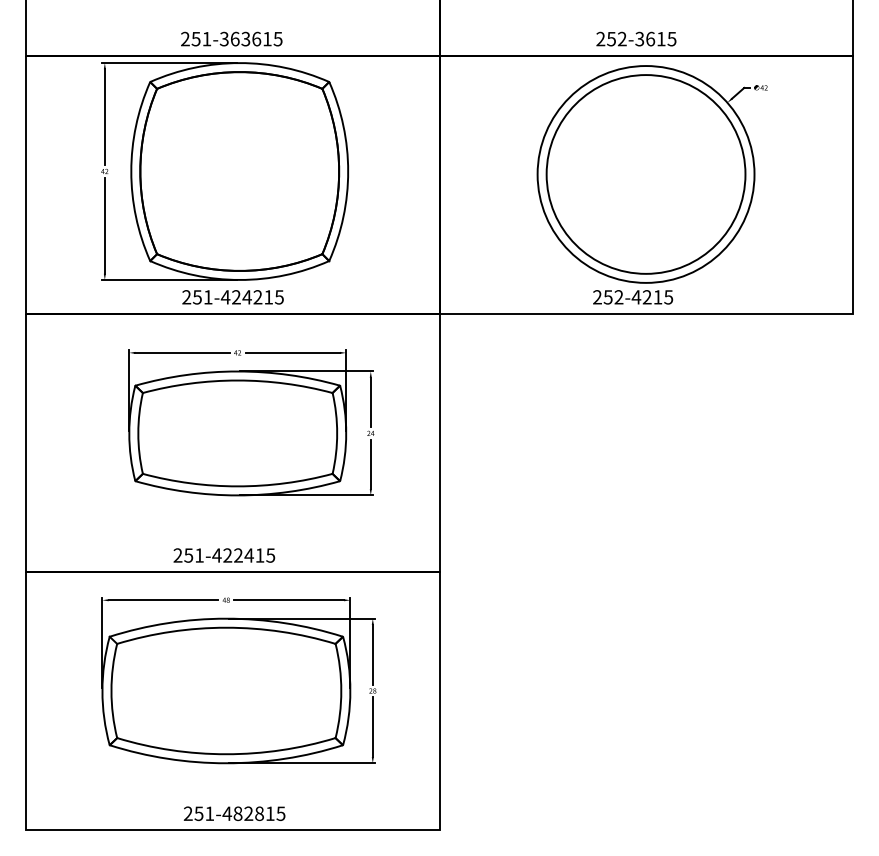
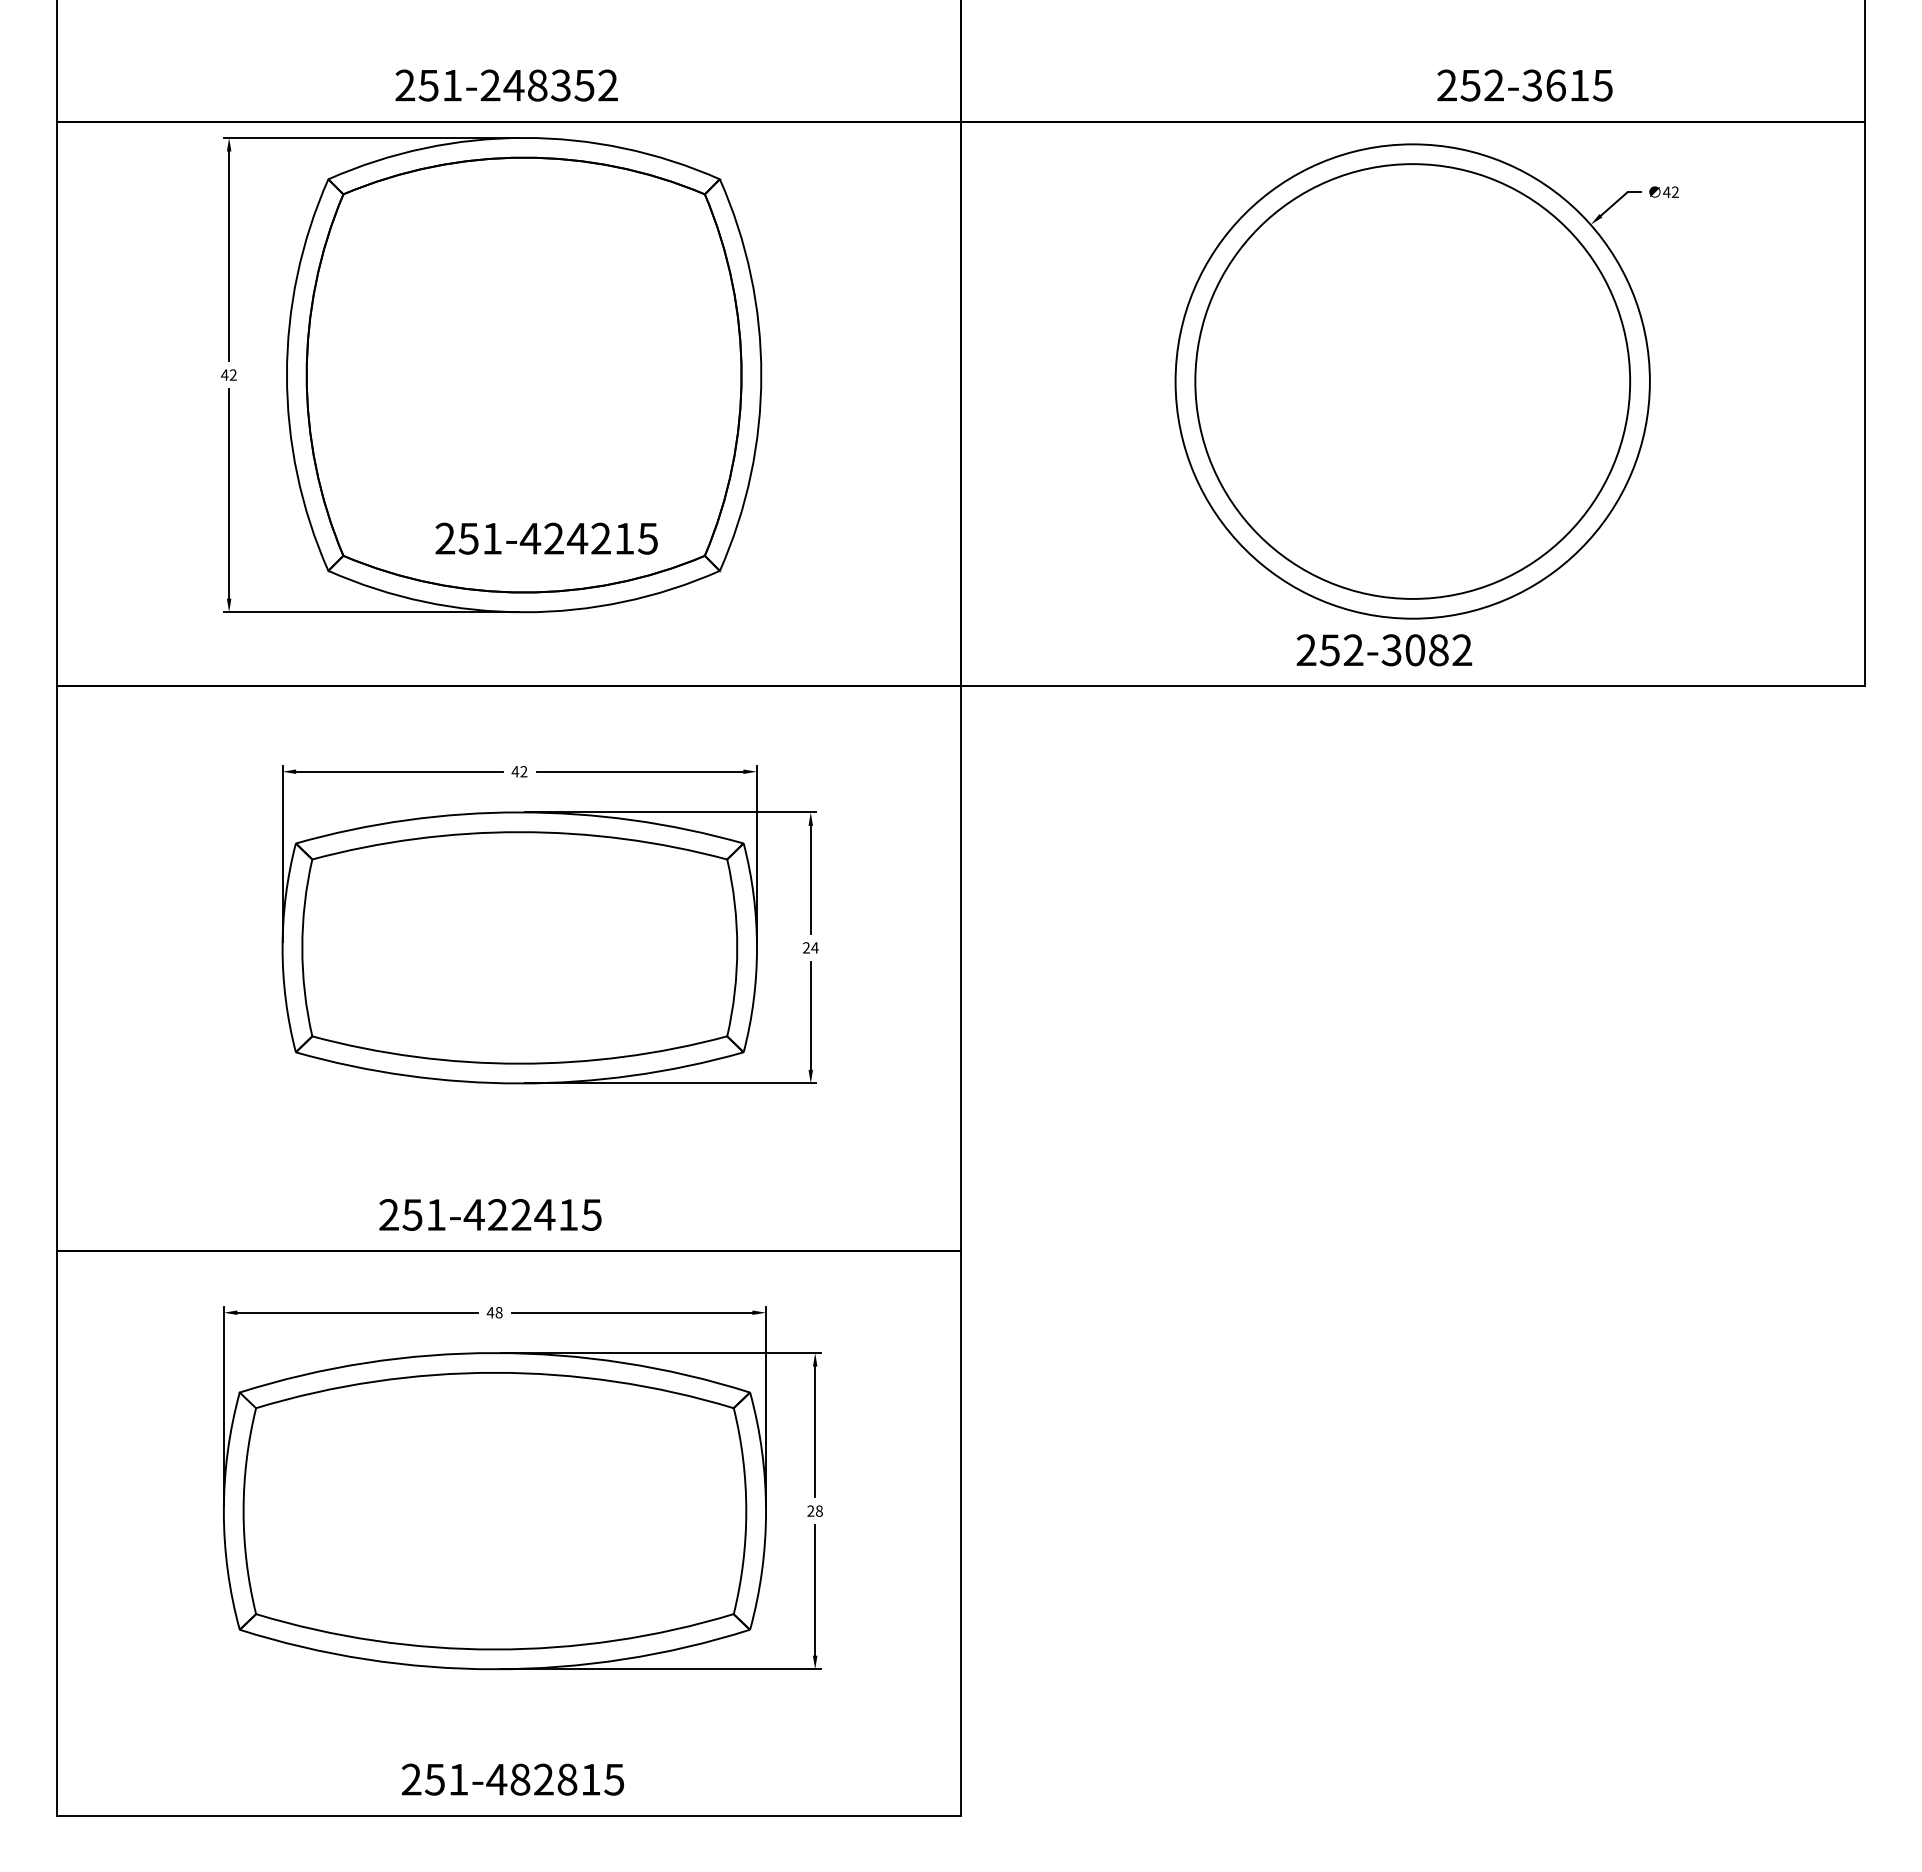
text: (250, 38) -> (547, 84), 251-363615 -> 251-248352
text: (636, 38) -> (1525, 84), moved
text: (232, 297) -> (545, 539), moved
text: (652, 297) -> (1426, 650), 252-4215 -> 252-3082

